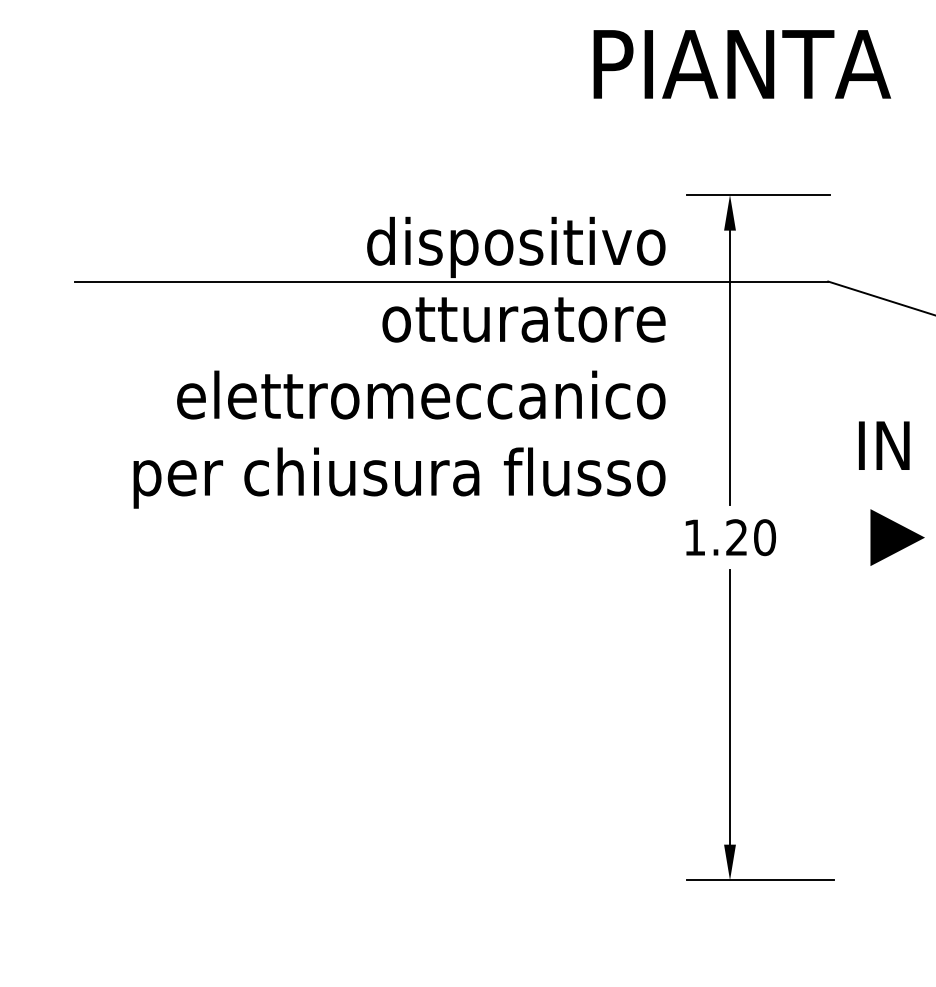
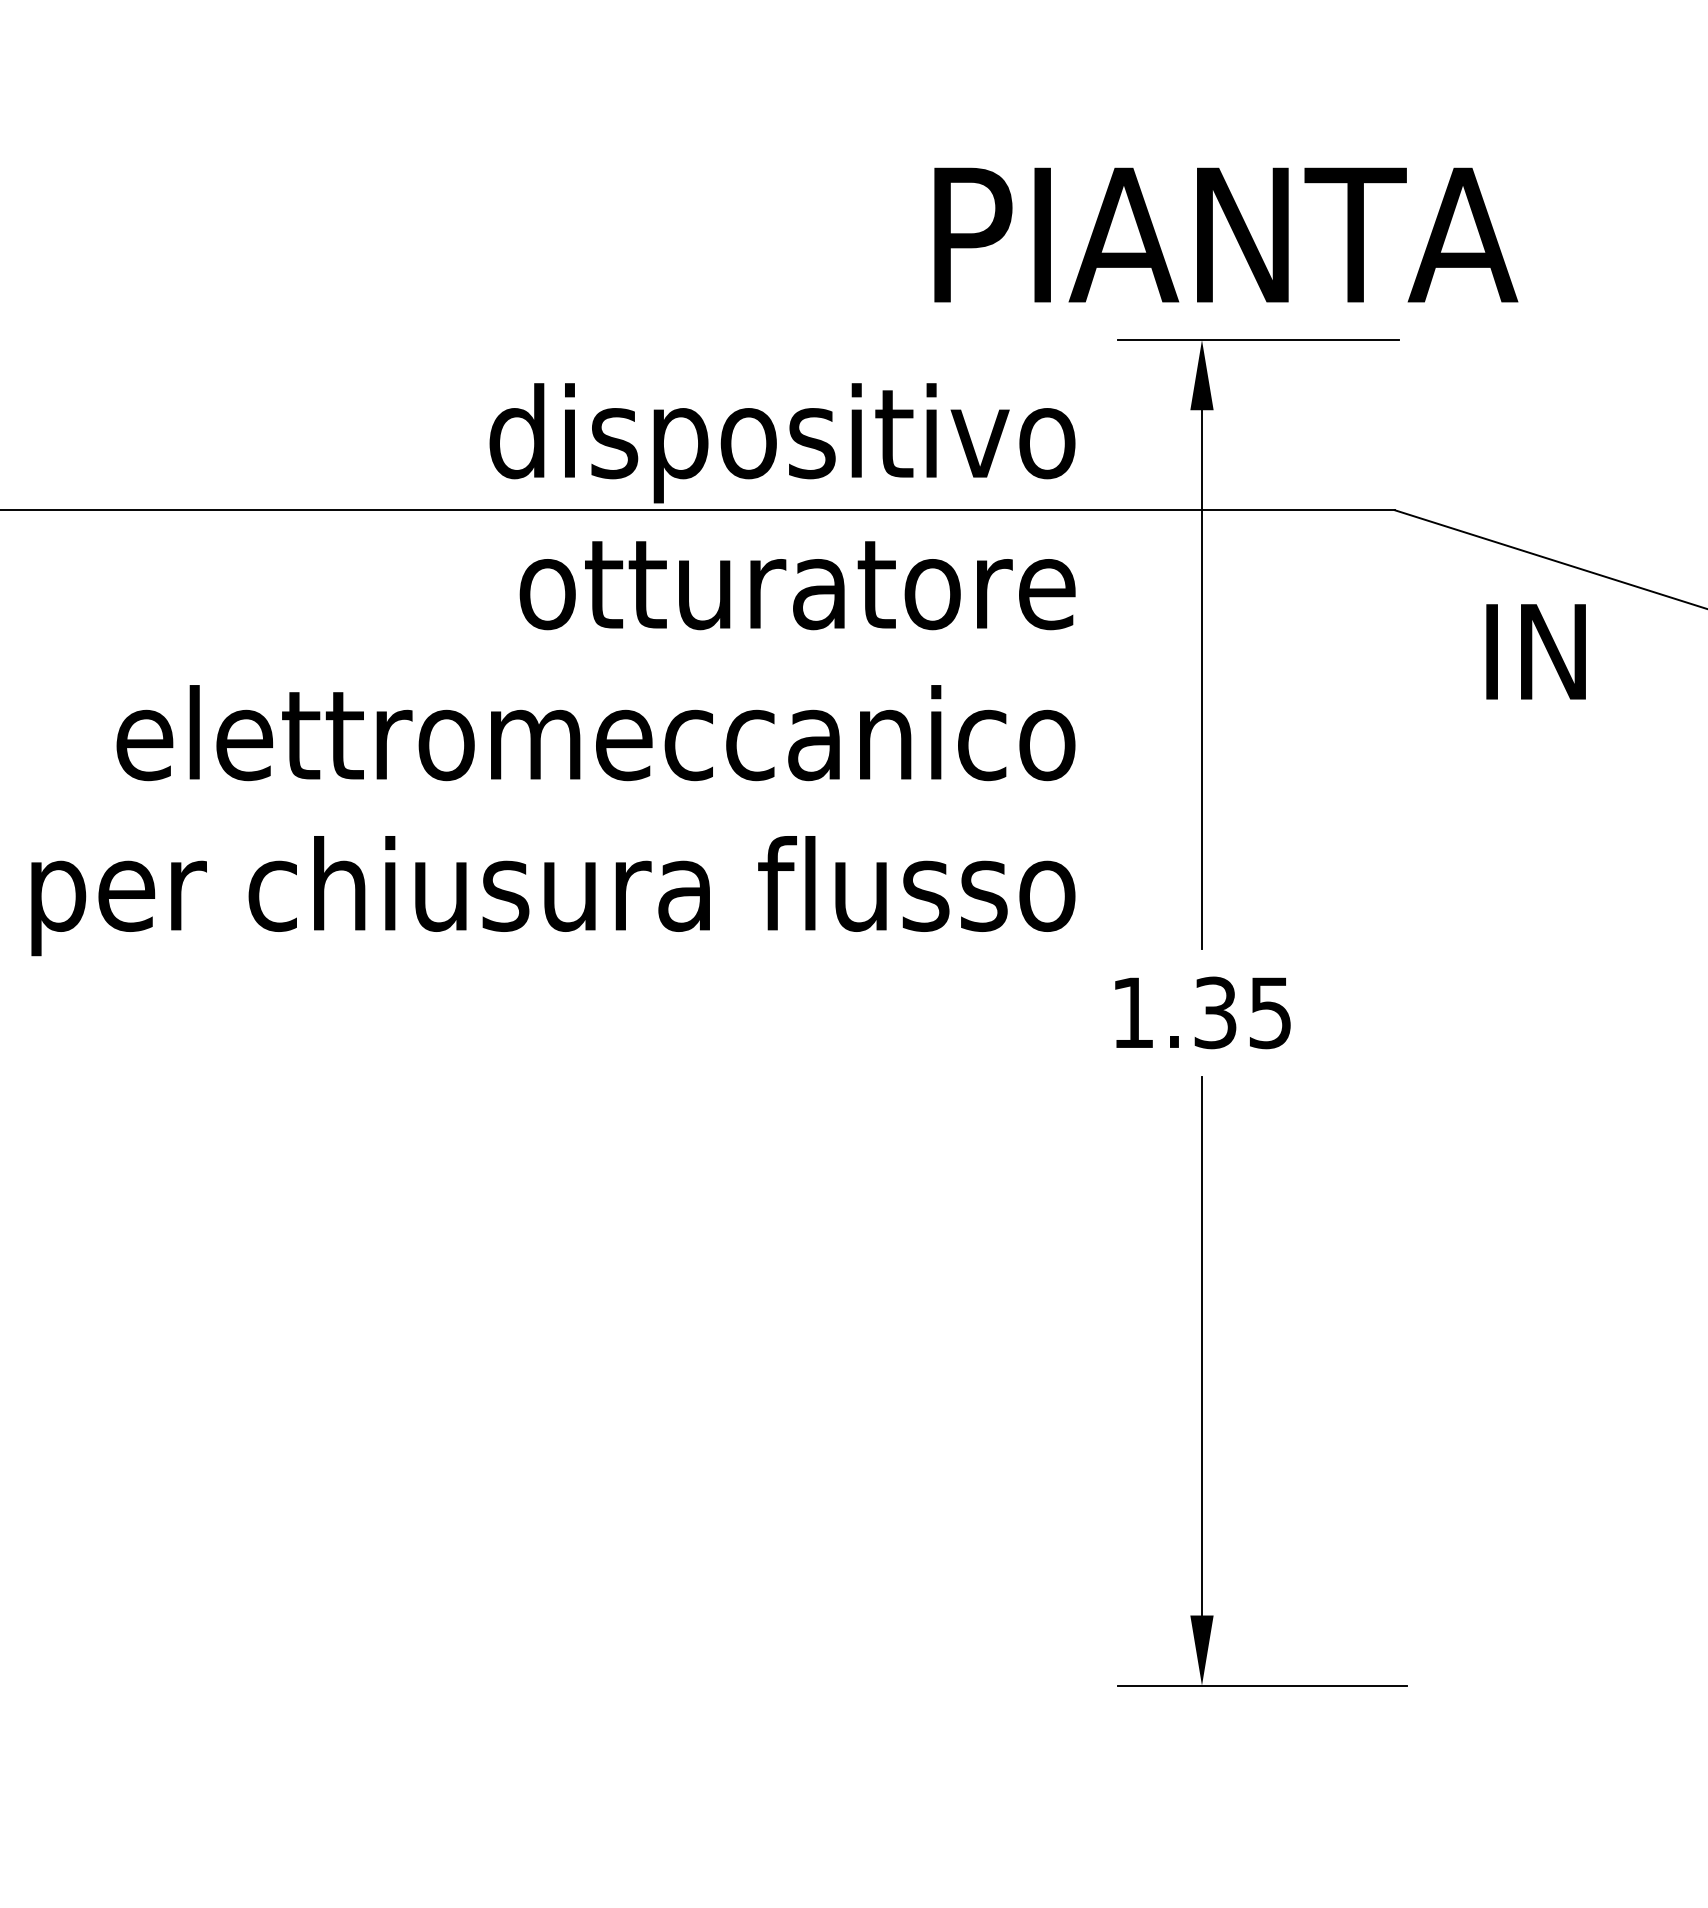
text: (742, 64) -> (1226, 235), moved
text: (884, 445) -> (1536, 651), moved
text: (751, 537) -> (1244, 1012), 1.20 -> 1.35
line: (897, 537) -> (1530, 1012), removed

